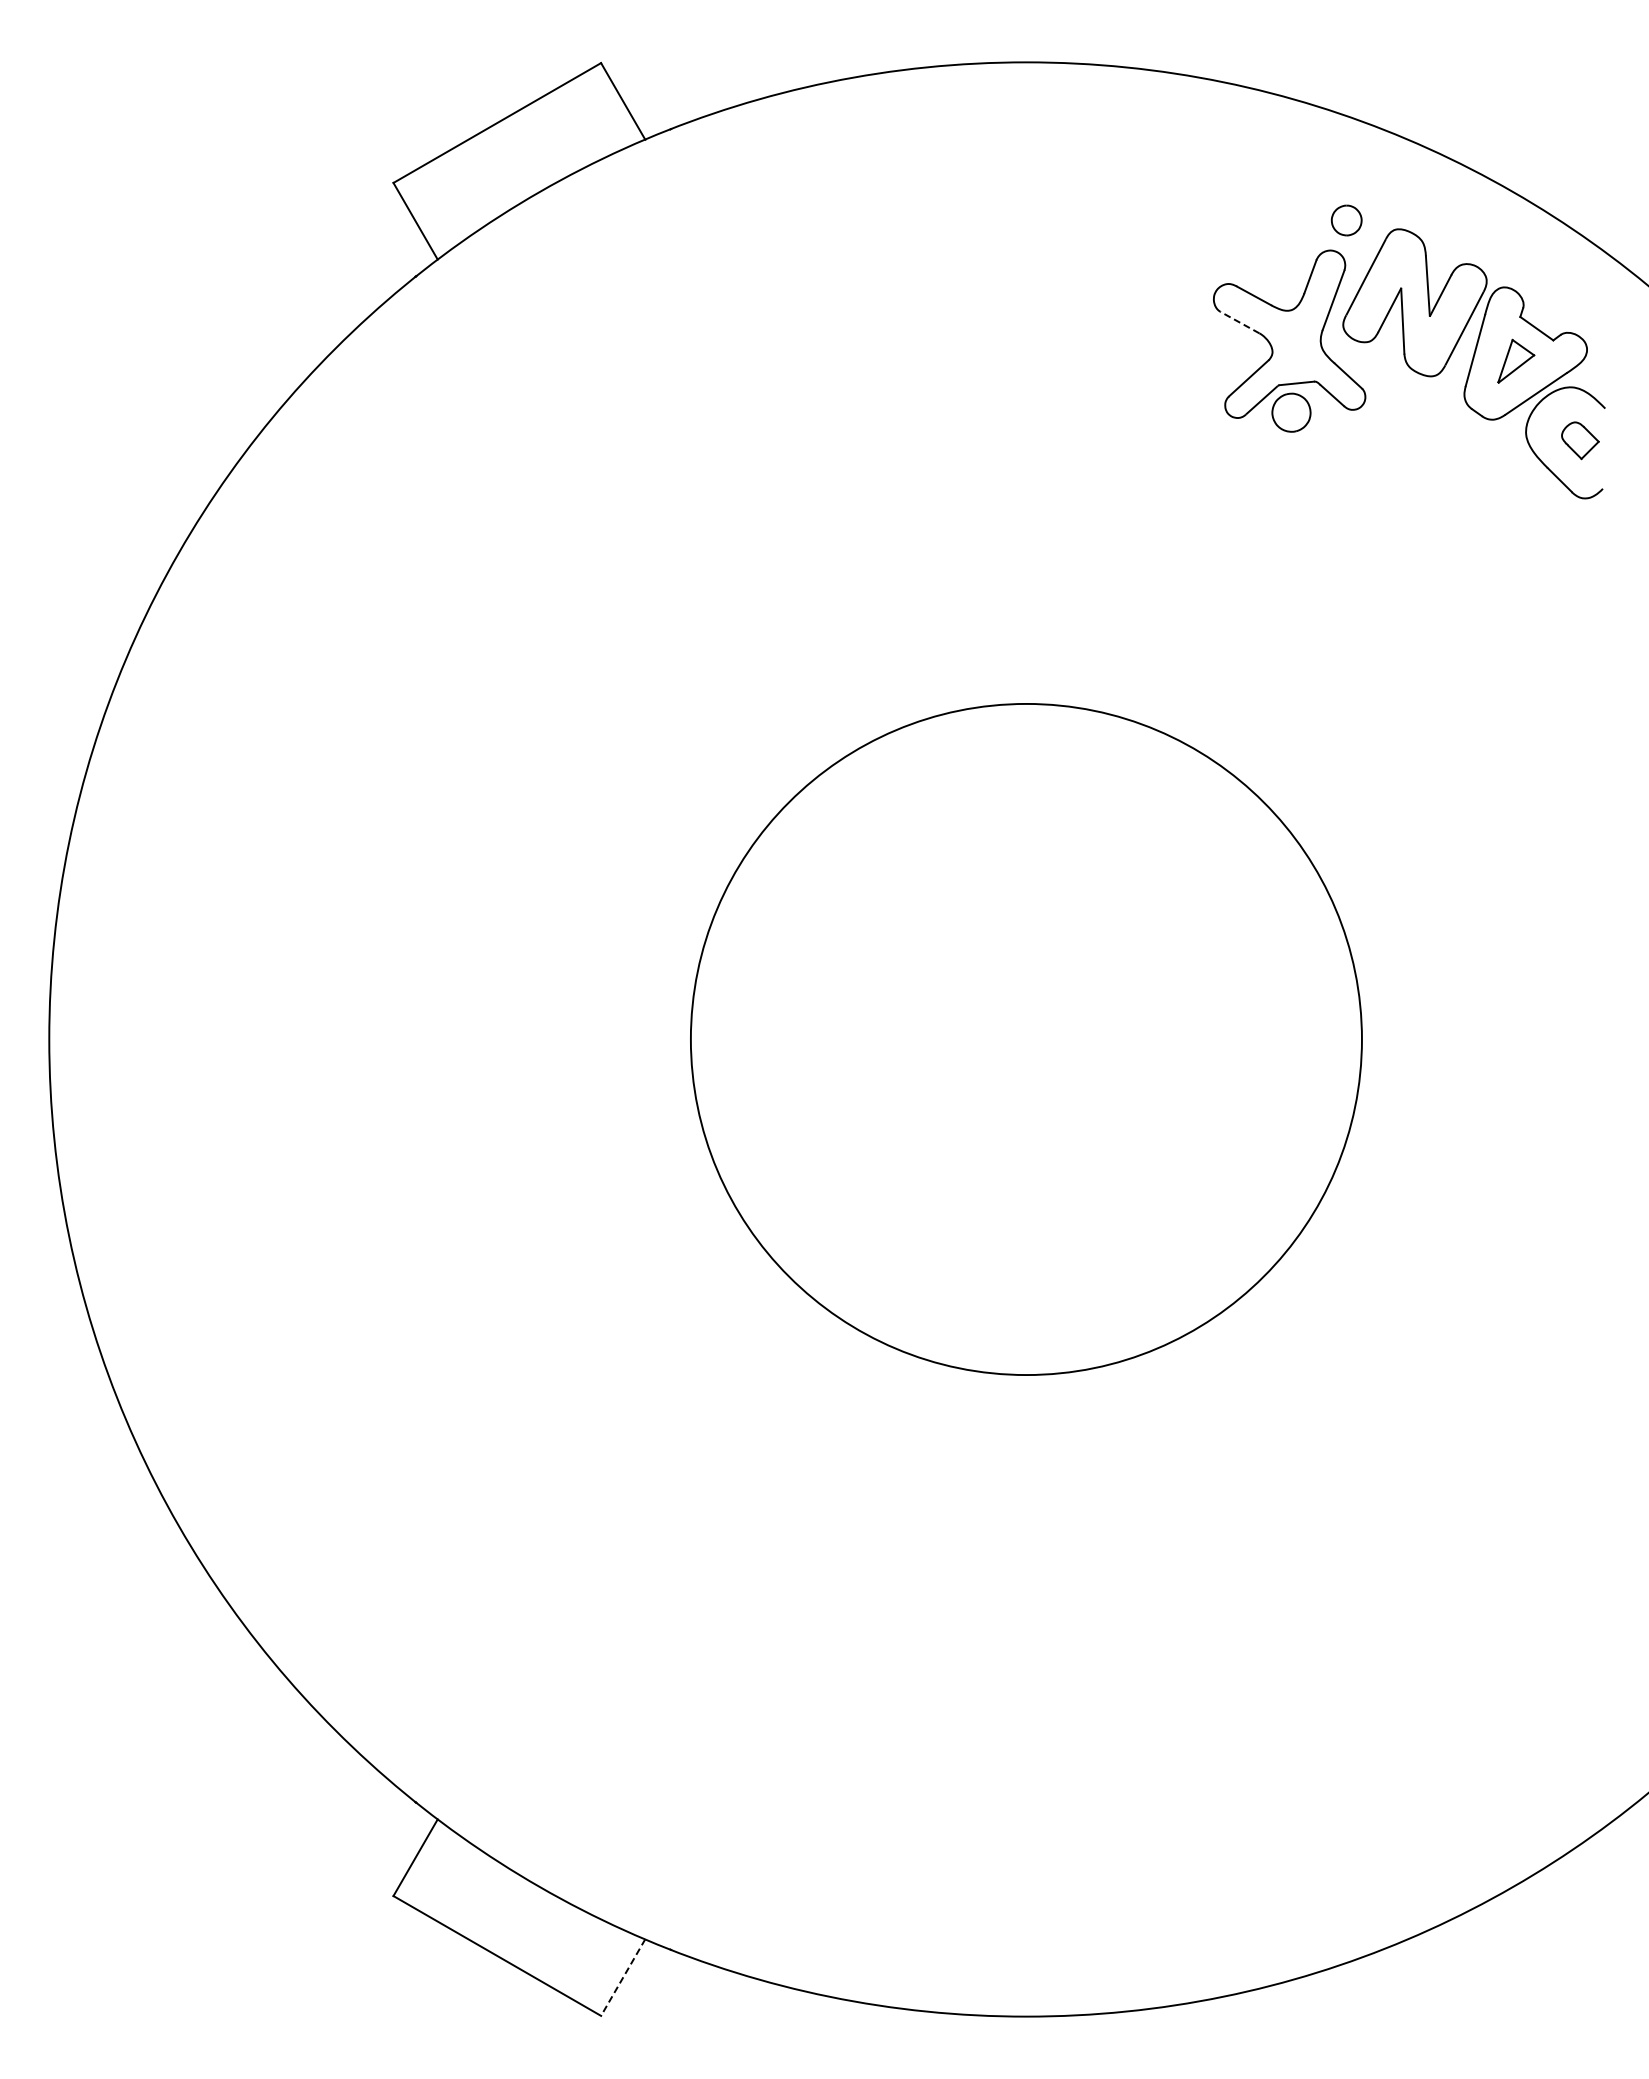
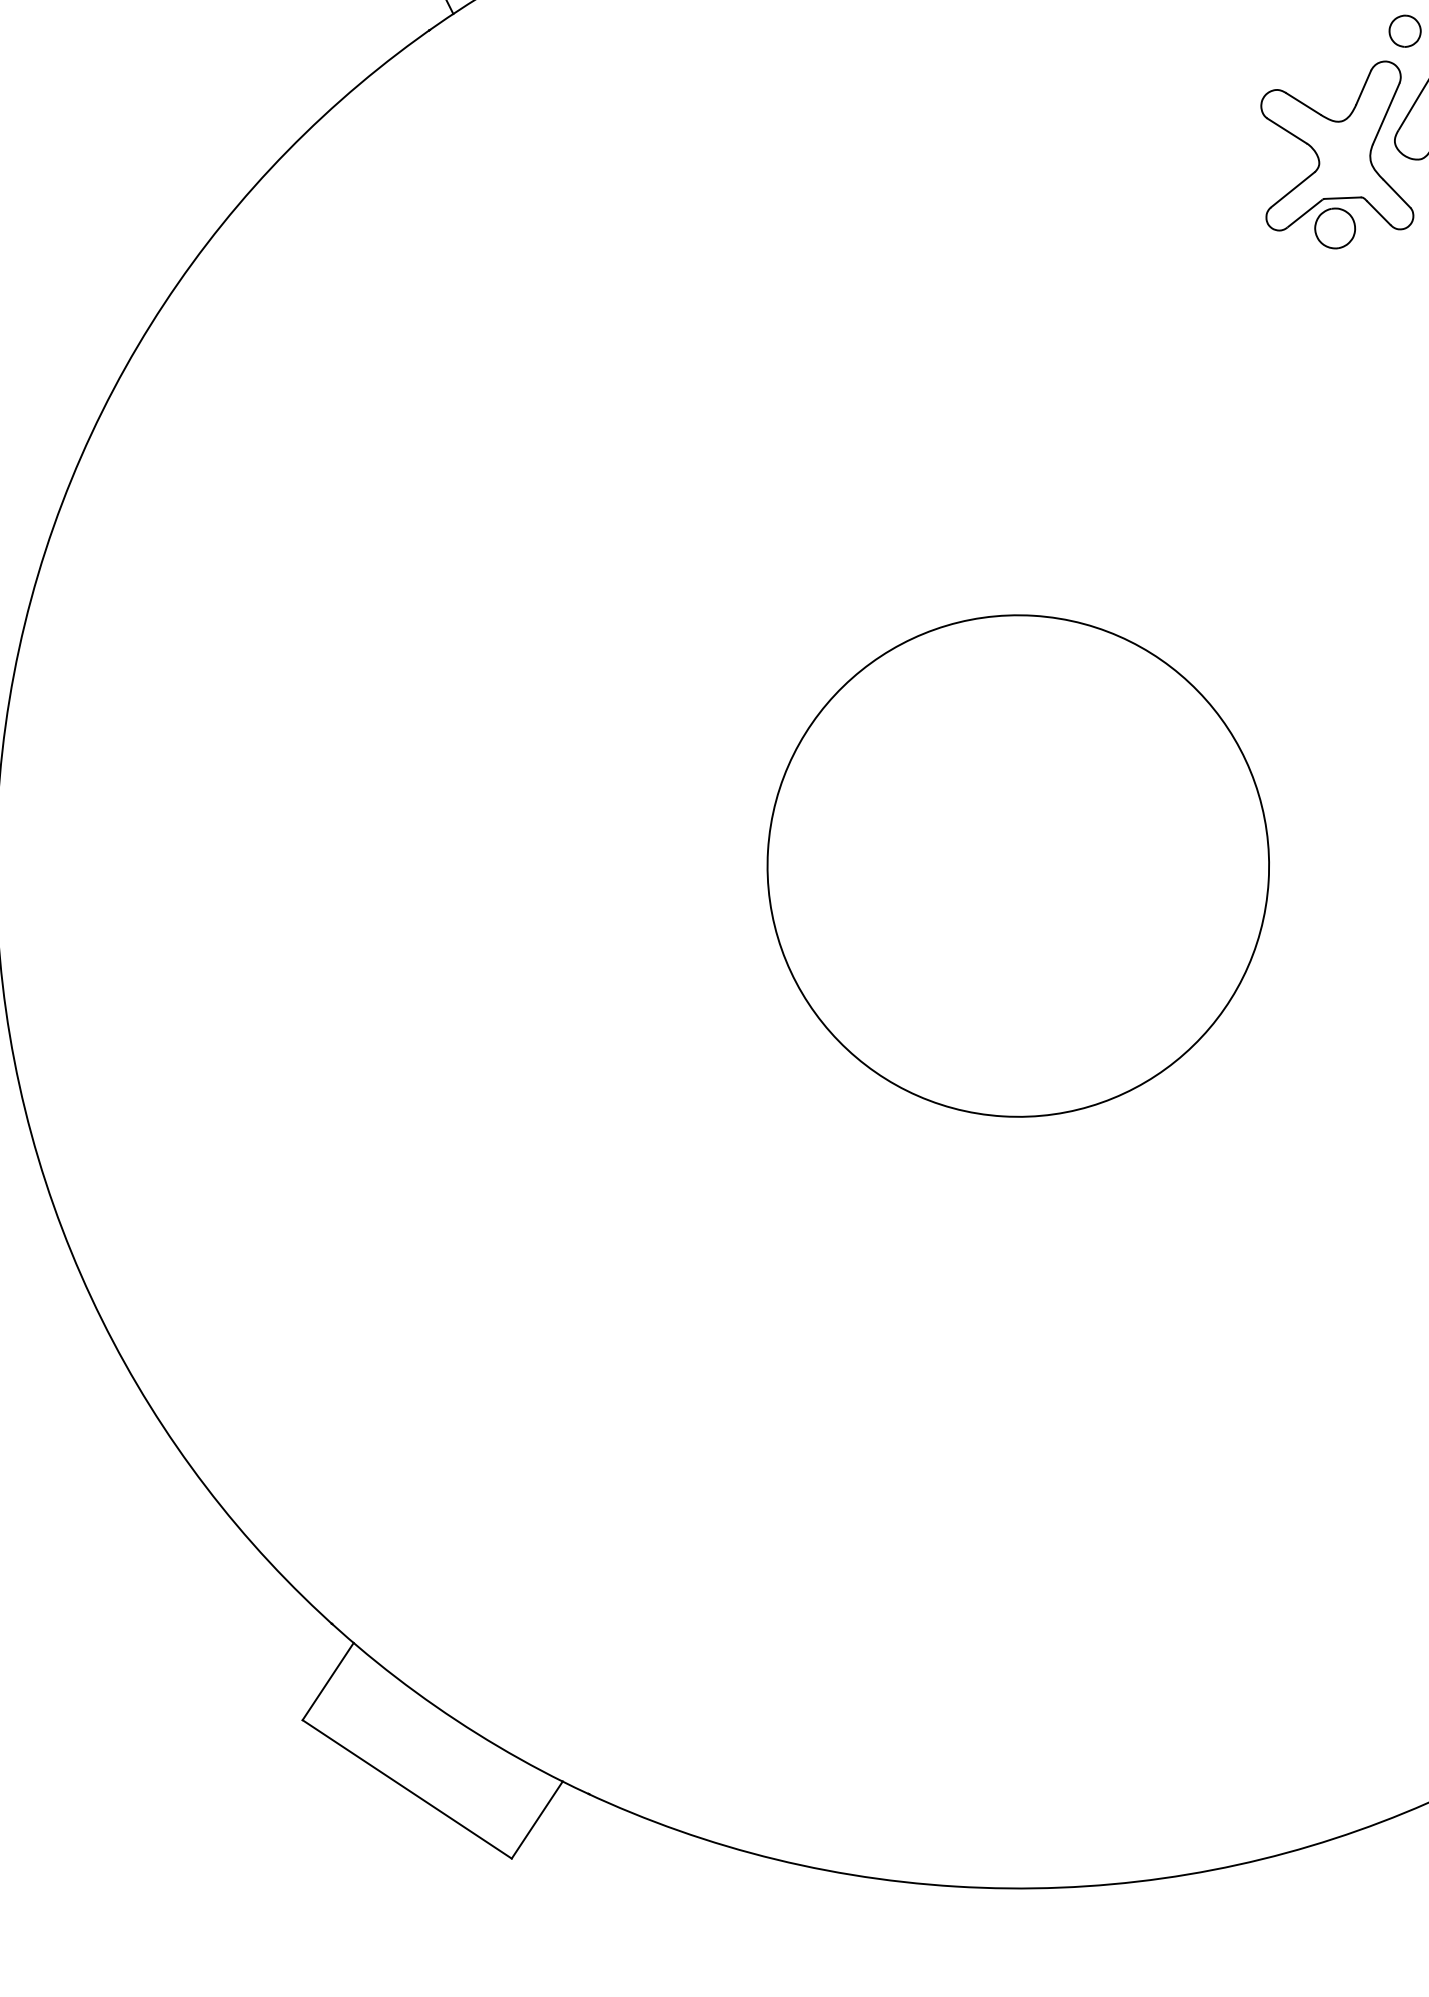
line: (1239, 322) -> (1286, 130), dashed -> solid
circle: (1026, 1039) -> (1018, 866), size x0.71
line: (622, 1977) -> (536, 1819), dashed -> solid

